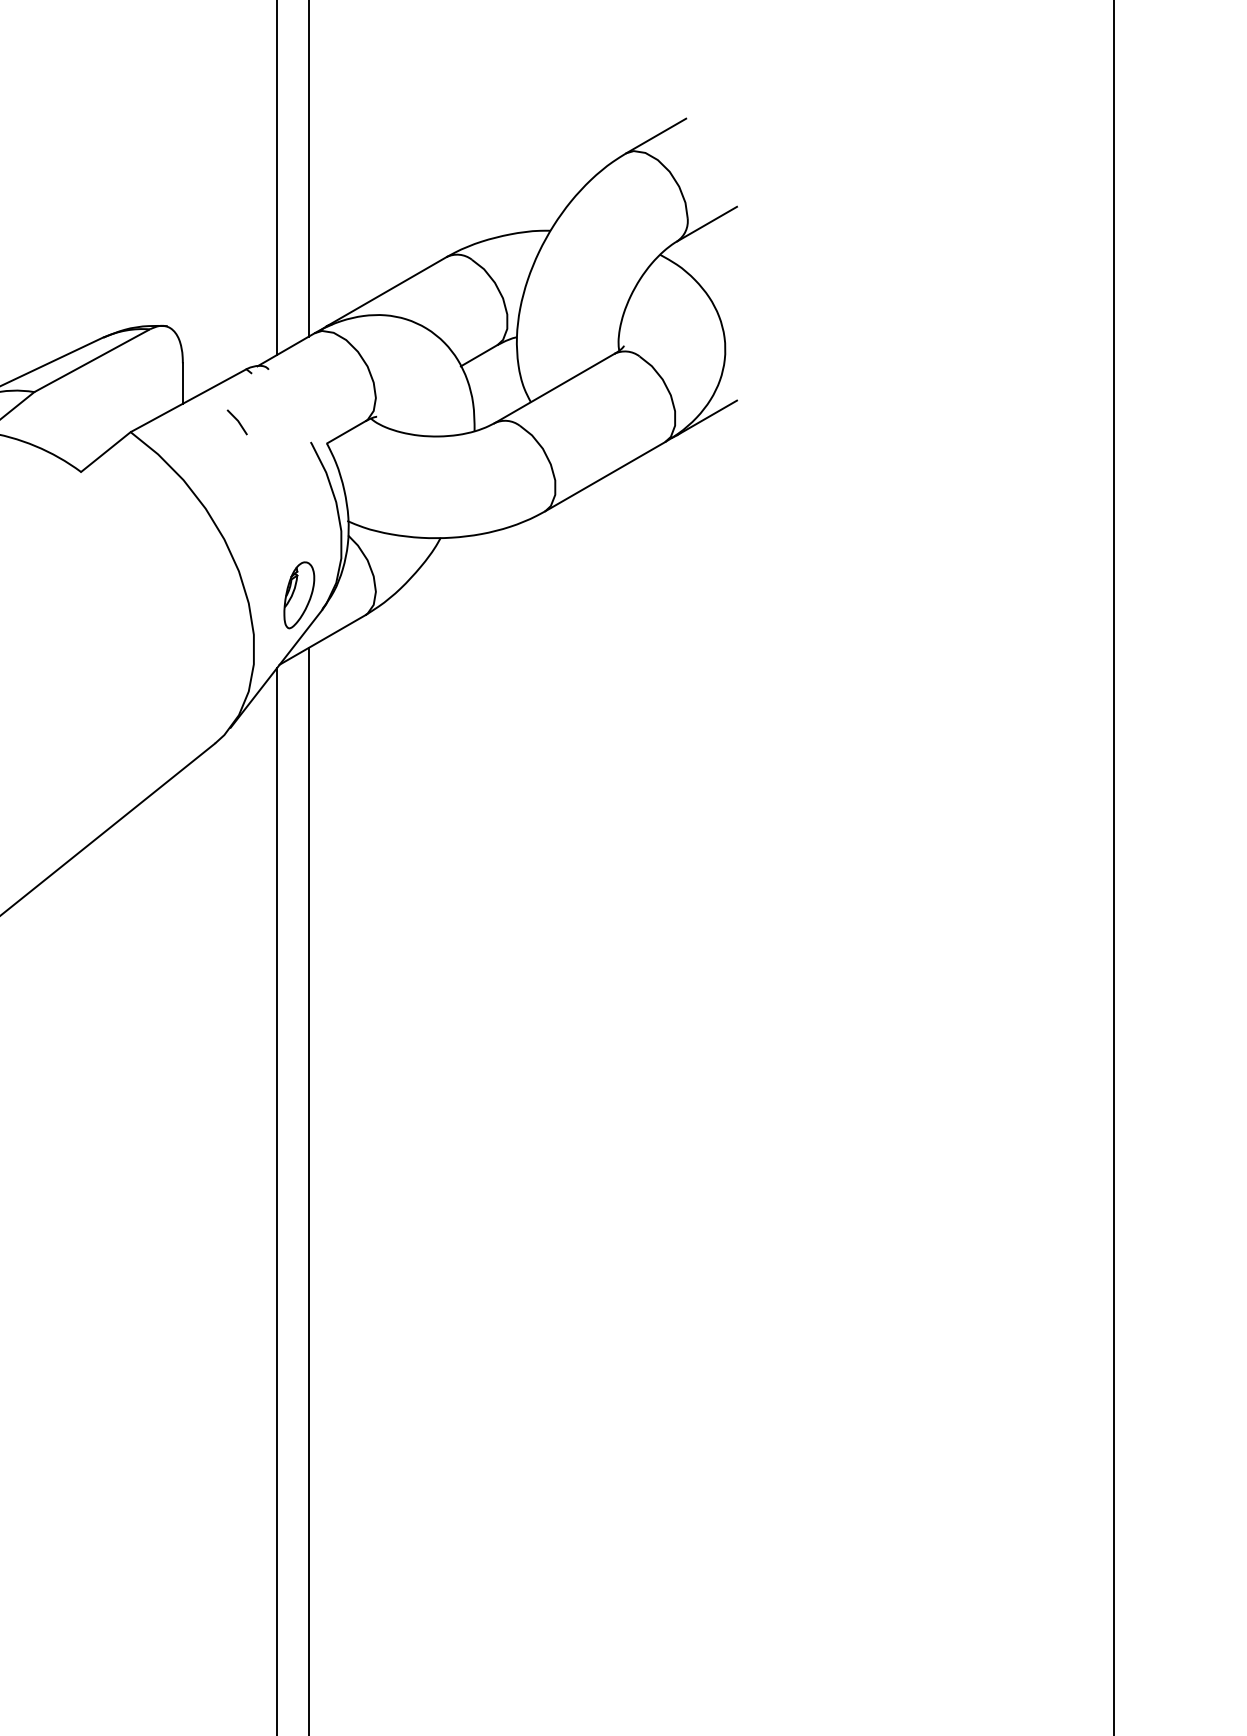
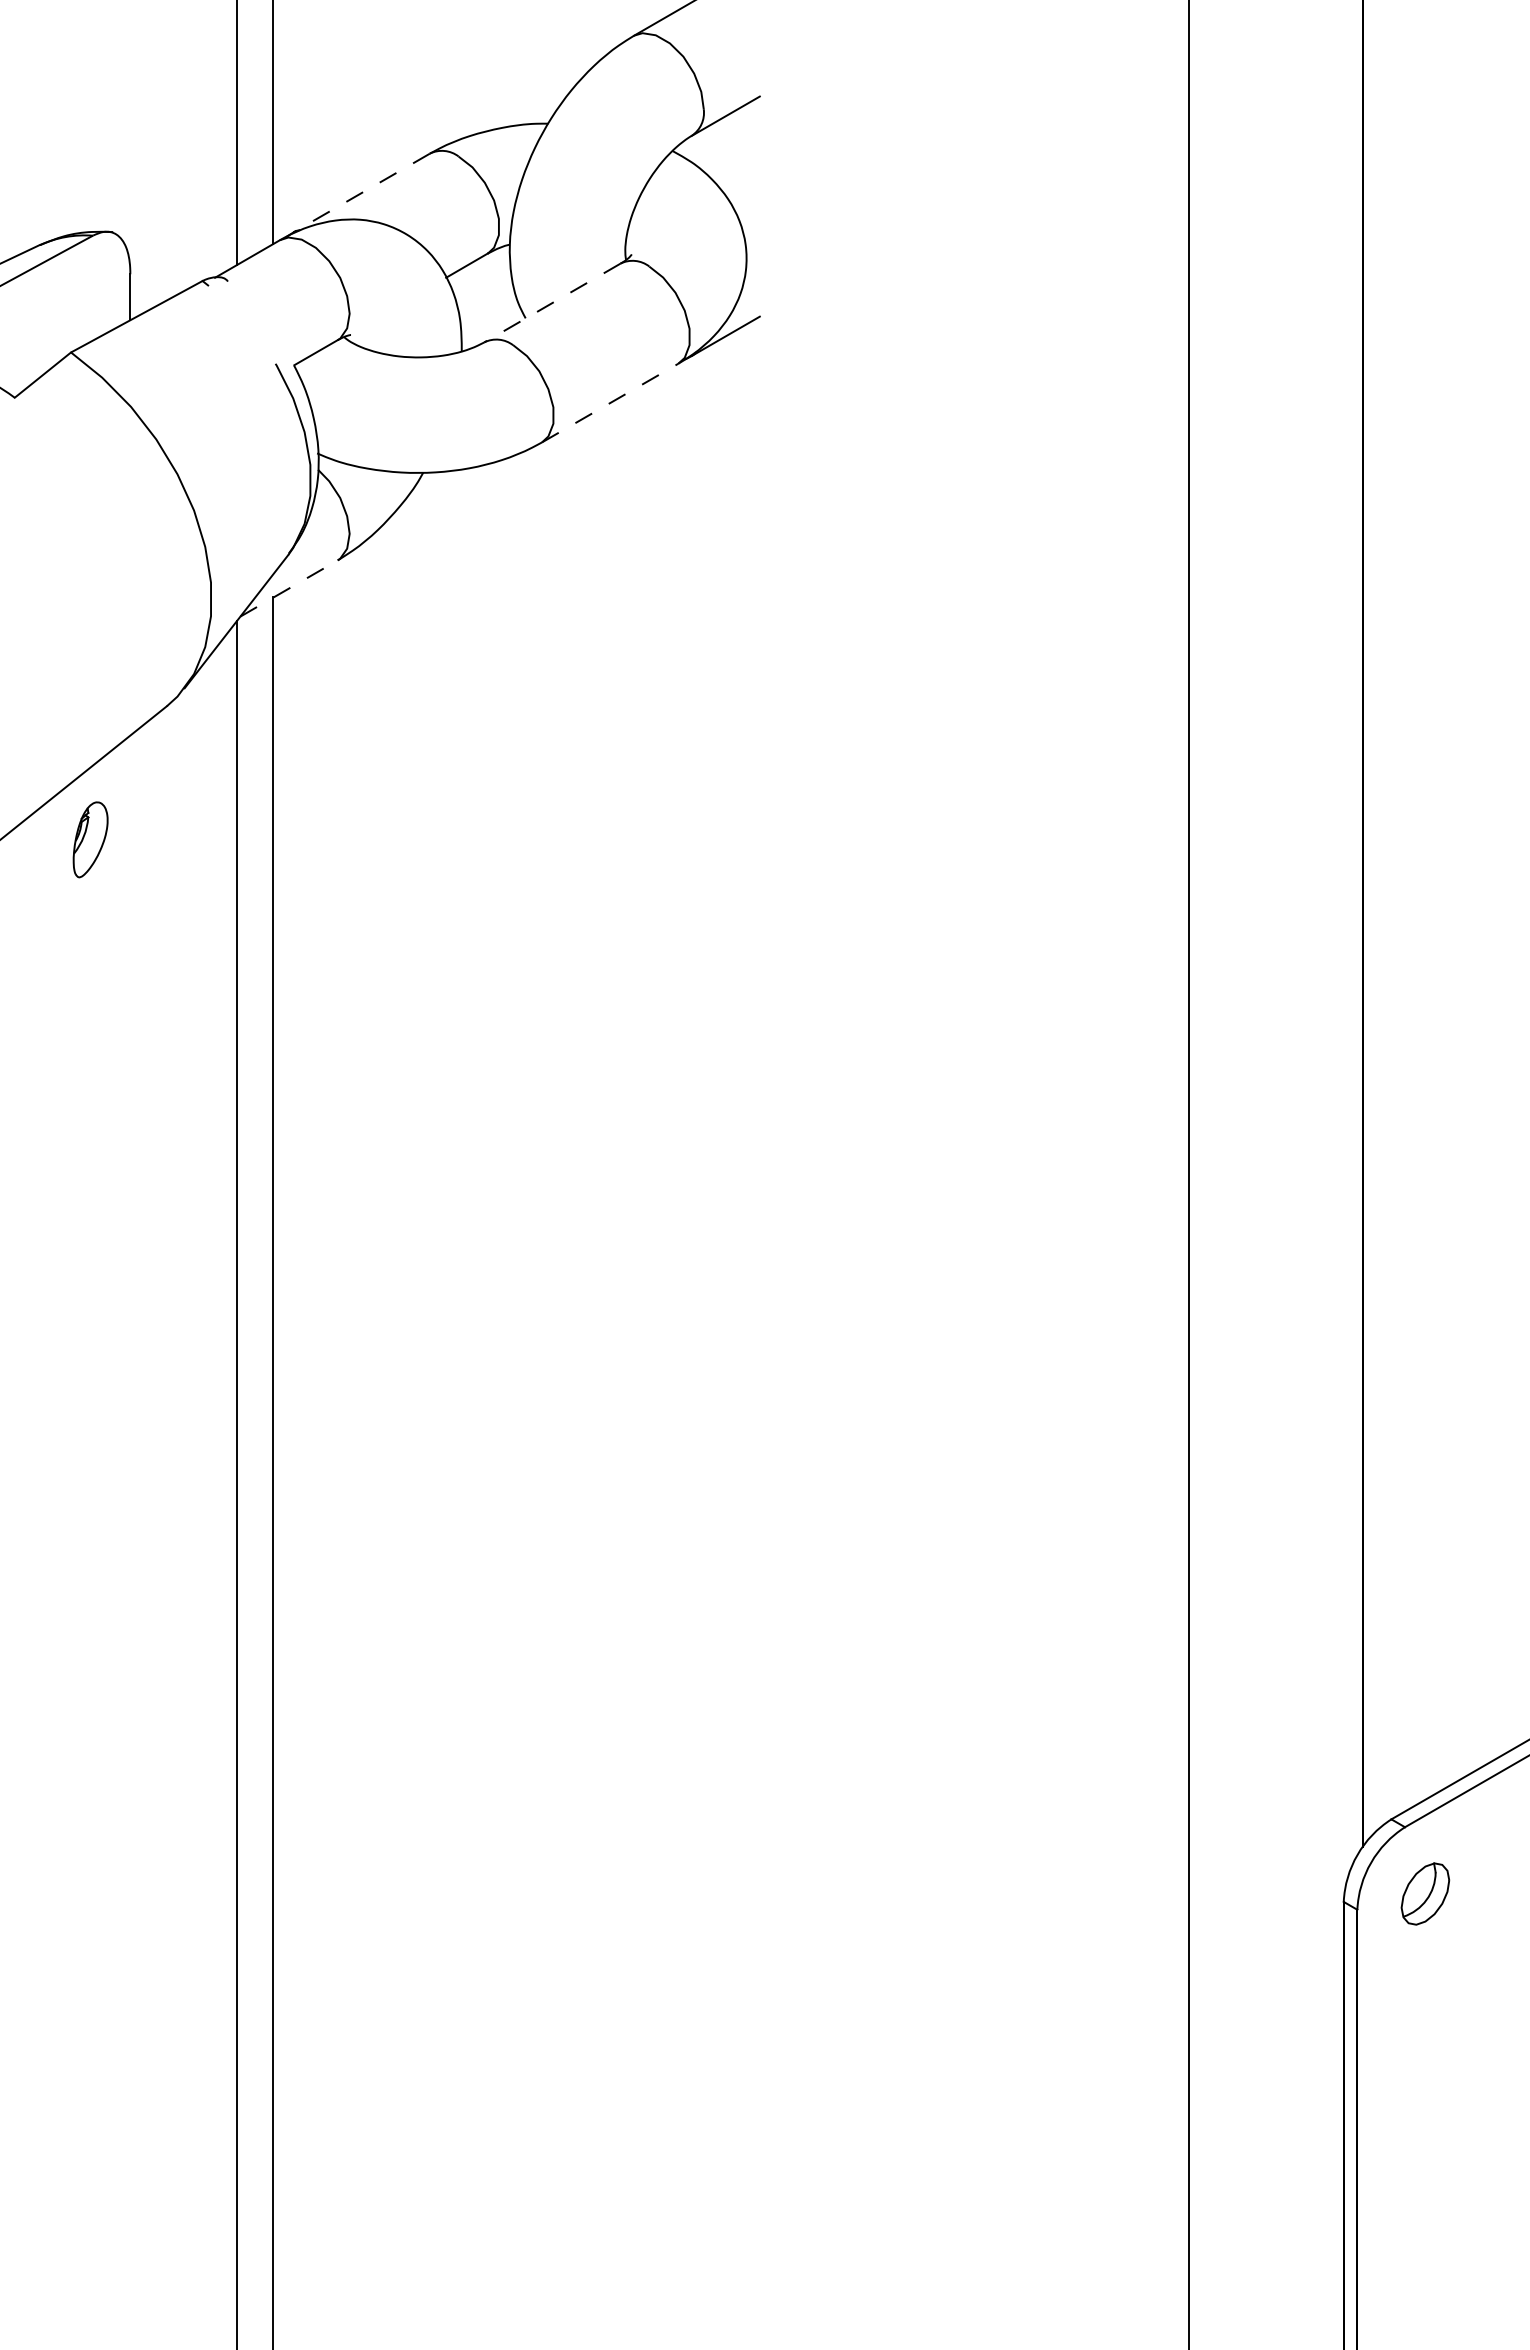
line: (386, 292) -> (361, 193), solid -> dashed
line: (554, 389) -> (552, 303), solid -> dashed
line: (236, 420) -> (191, 339), removed
line: (605, 477) -> (610, 403), solid -> dashed
part: (299, 595) -> (90, 839), moved
line: (322, 639) -> (289, 588), solid -> dashed

